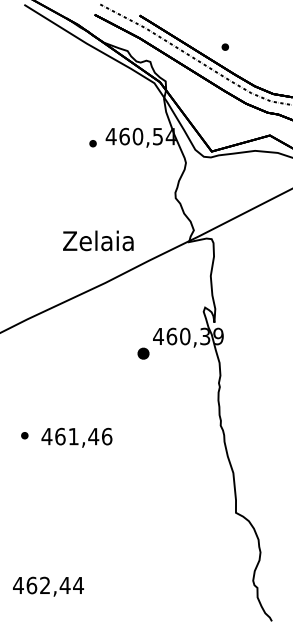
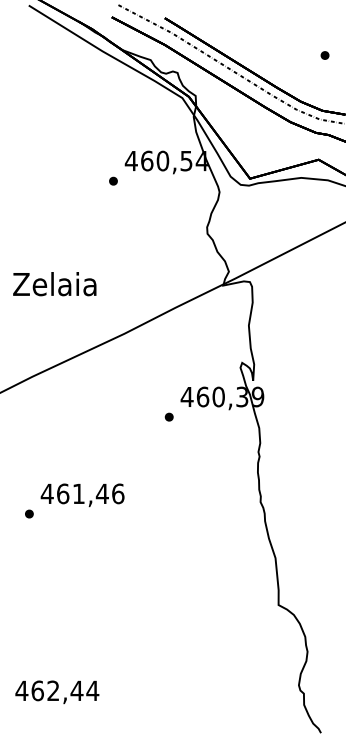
part: (224, 46) -> (324, 54), moved
part: (92, 143) -> (112, 180), moved
text: (98, 240) -> (54, 283), moved
part: (142, 353) -> (168, 417), size x0.62
text: (76, 437) -> (82, 494), moved

